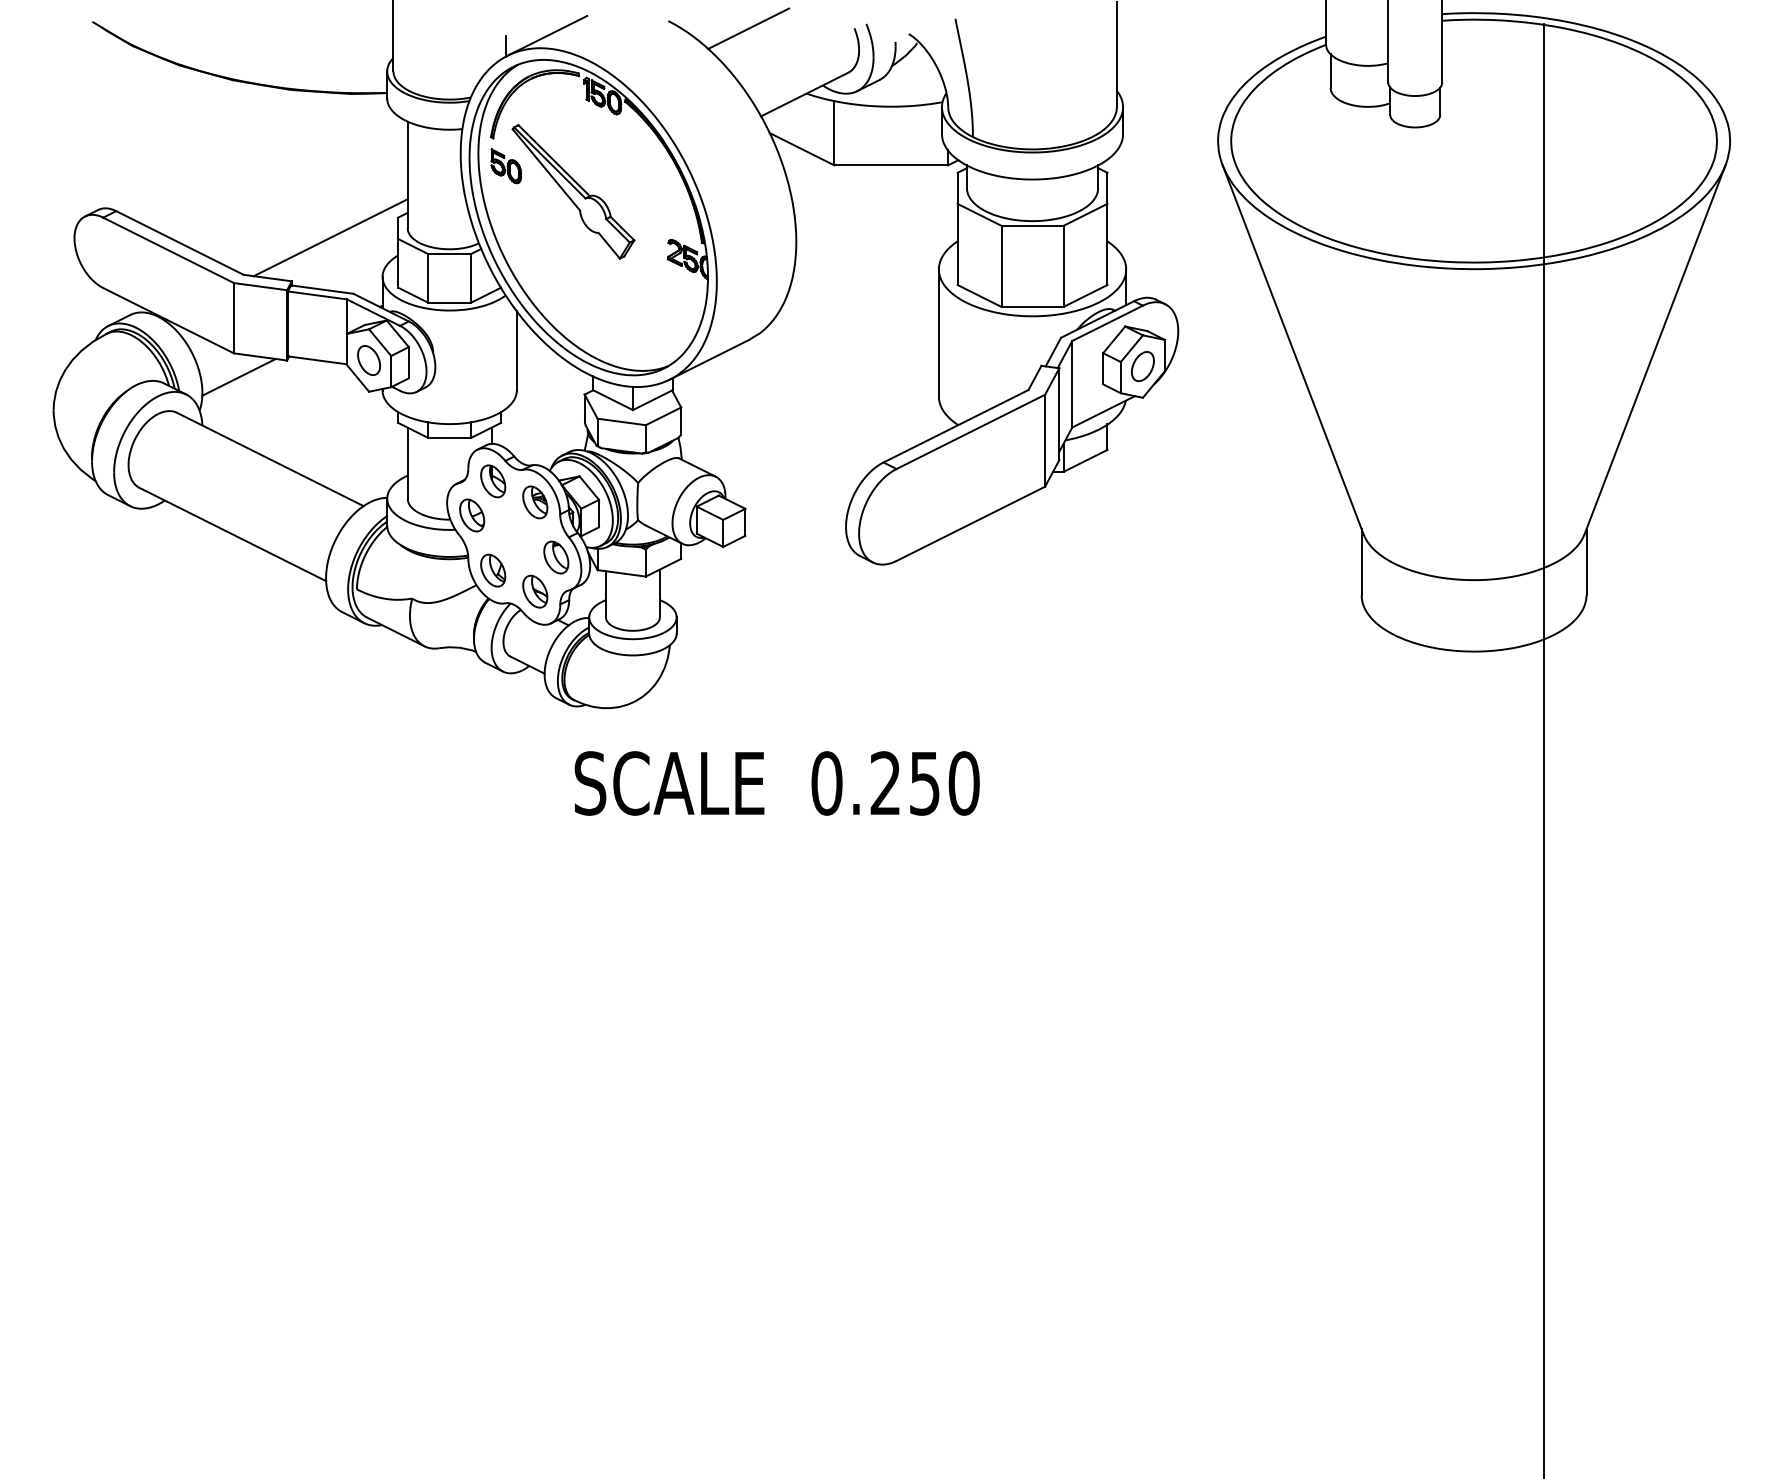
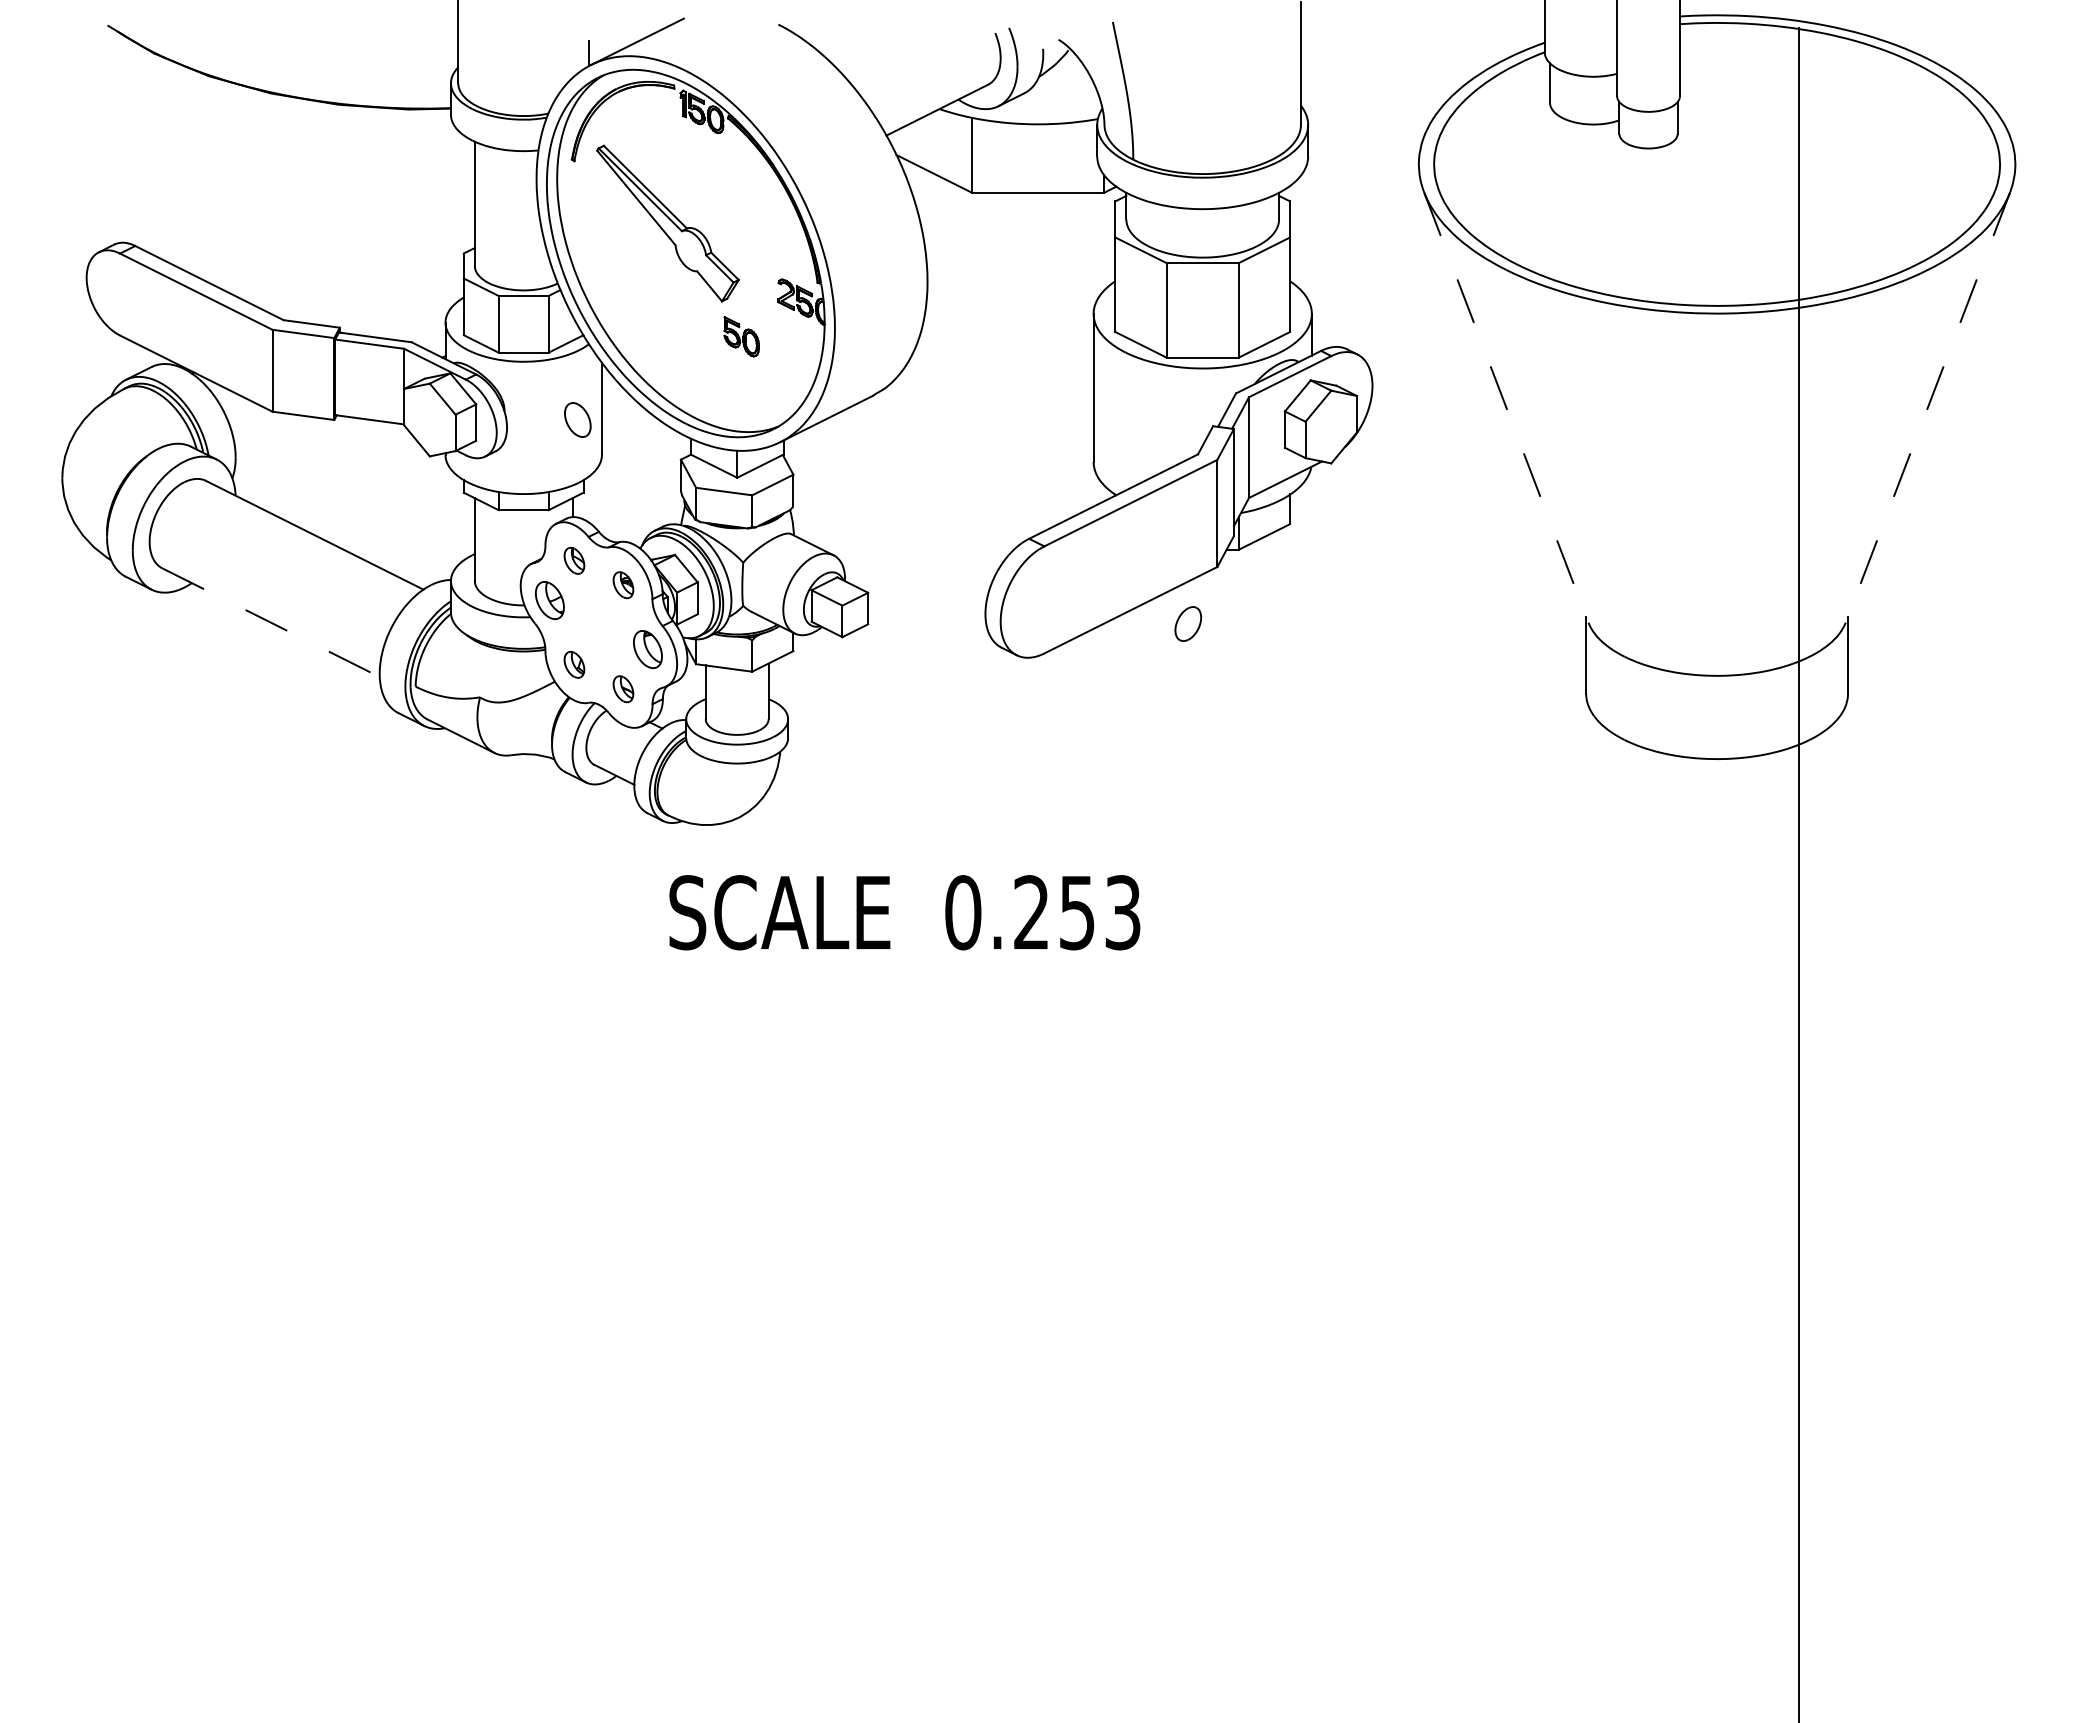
line: (748, 28) -> (871, 33), removed
part: (506, 166) -> (741, 336), moved
line: (330, 237) -> (384, 276), removed
line: (1293, 350) -> (1506, 408), solid -> dashed
line: (1654, 350) -> (1927, 408), solid -> dashed
part: (368, 360) -> (577, 419), moved
part: (1143, 366) -> (1188, 623), moved
line: (239, 377) -> (278, 439), removed
part: (493, 481) -> (574, 560), size x0.7
part: (535, 501) -> (623, 584), size x0.7
line: (233, 534) -> (271, 622), solid -> dashed
part: (493, 570) -> (574, 664), size x0.7
part: (535, 590) -> (623, 688), size x0.7
text: (964, 783) -> (1123, 912), 0.250 -> 0.253

